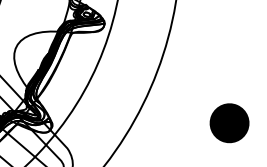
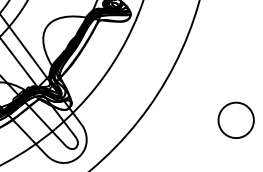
fill: (228, 123) -> (235, 120), removed

